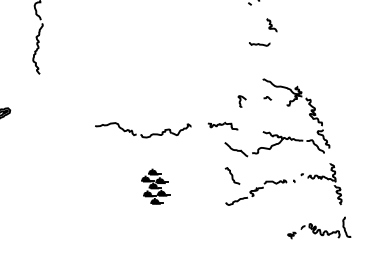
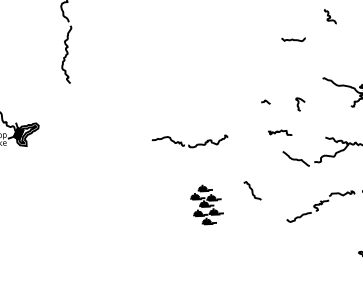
curve: (259, 44) -> (293, 40), moved
curve: (267, 98) -> (265, 102), moved
part: (222, 125) -> (279, 132), size x0.7
part: (143, 130) -> (190, 141), size x0.7
curve: (232, 175) -> (252, 190), moved

